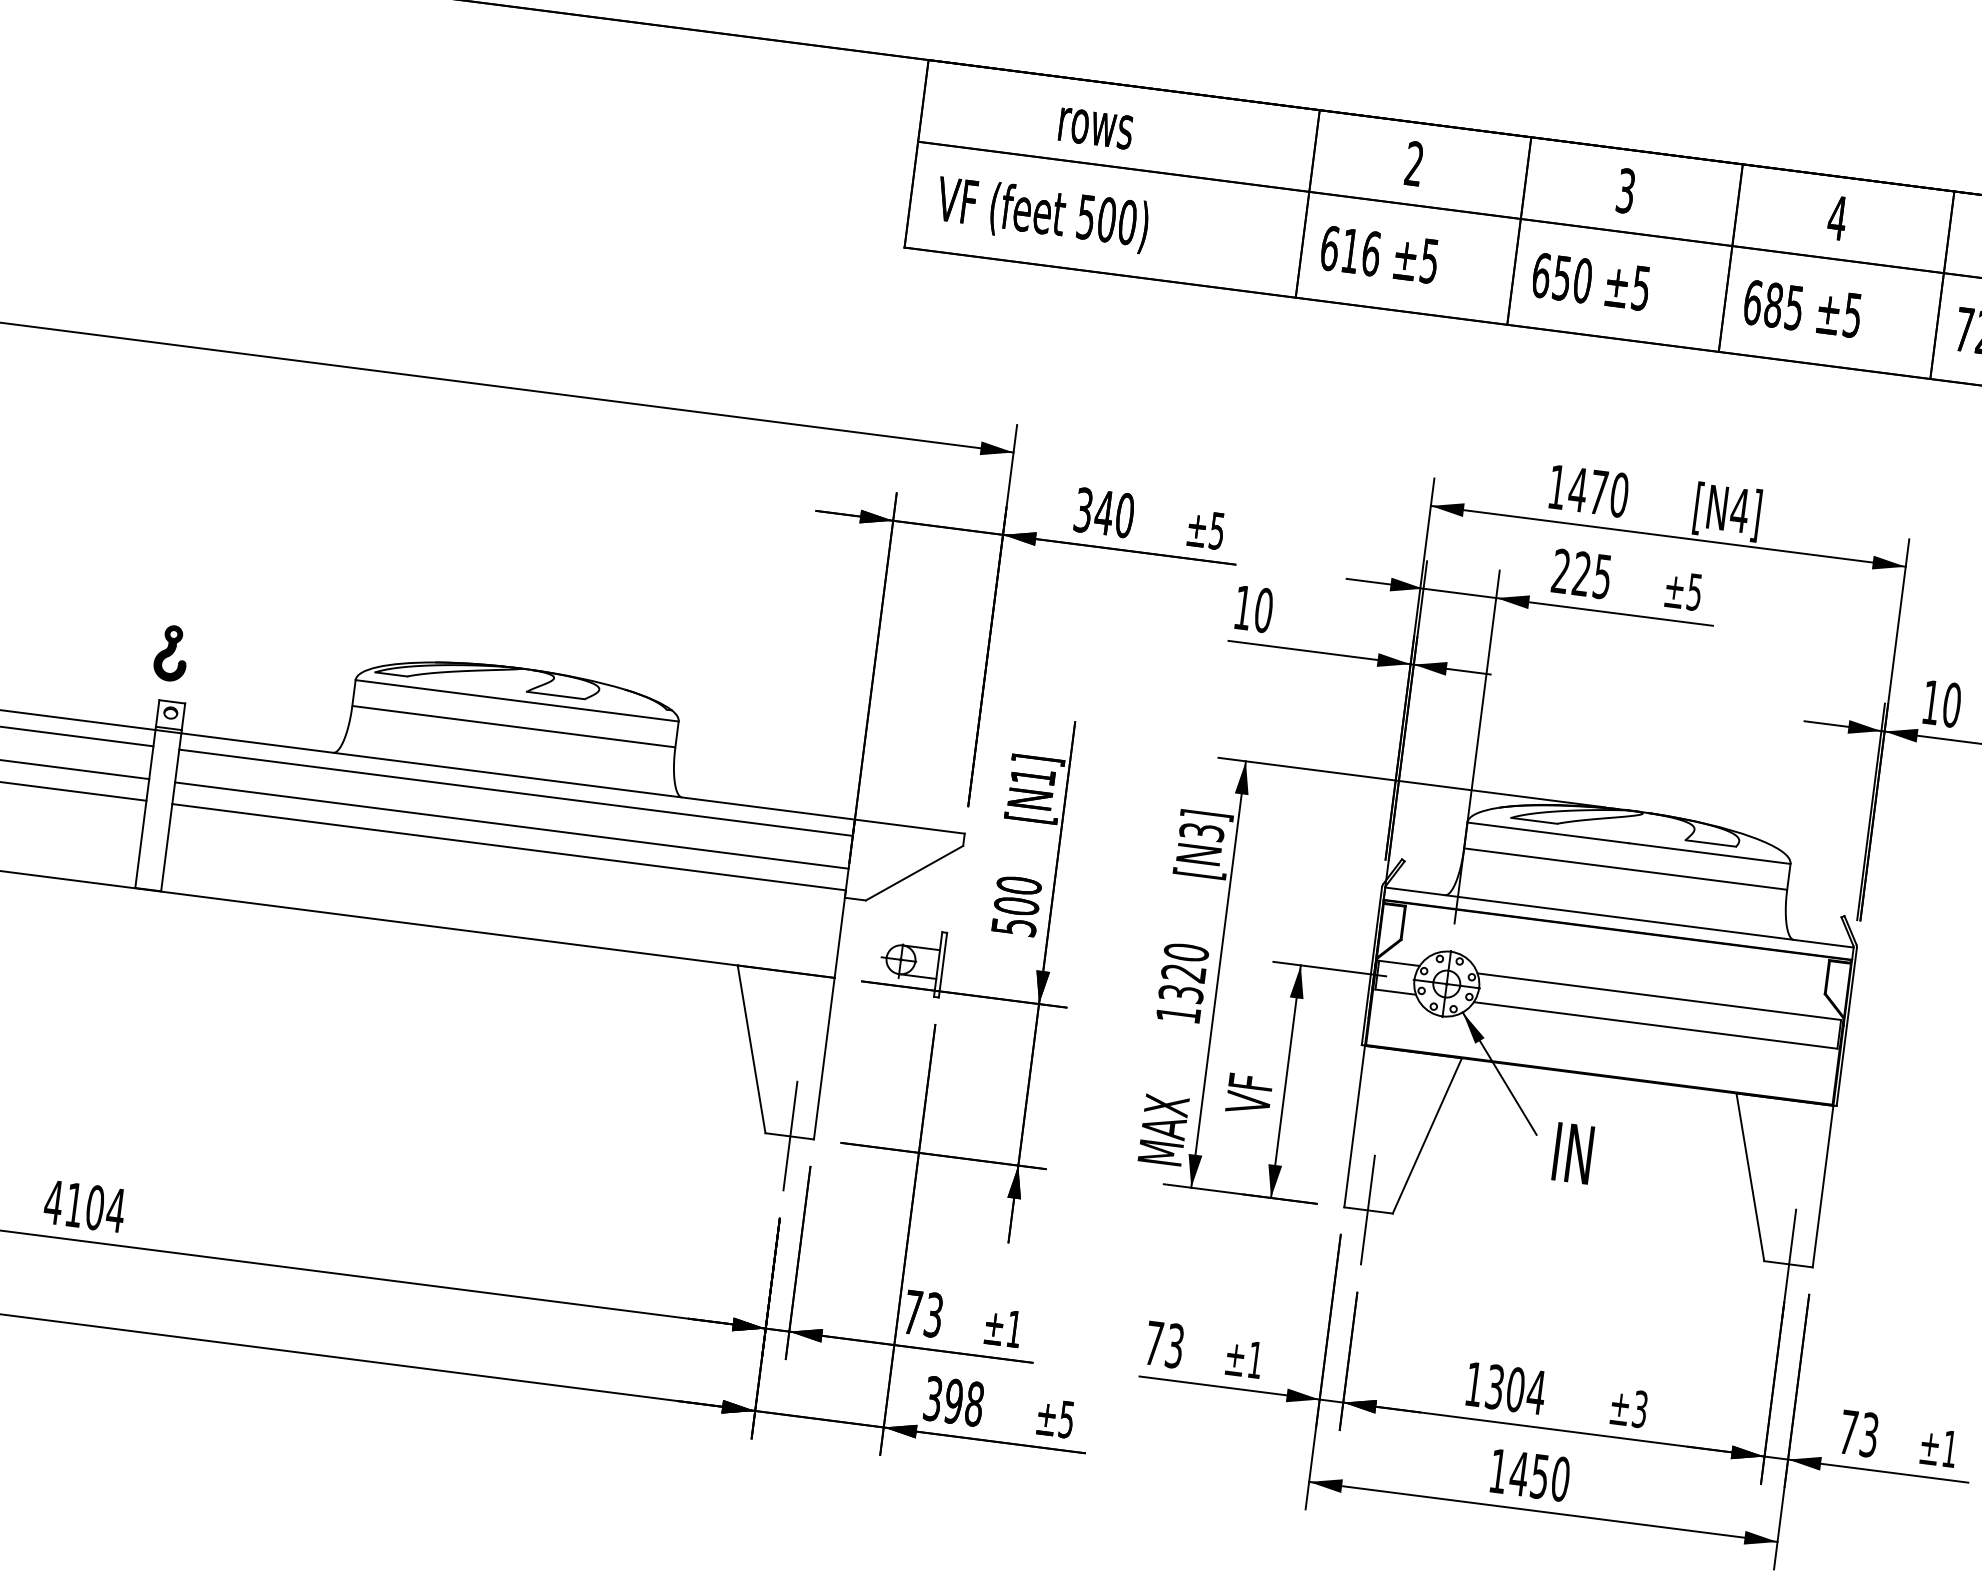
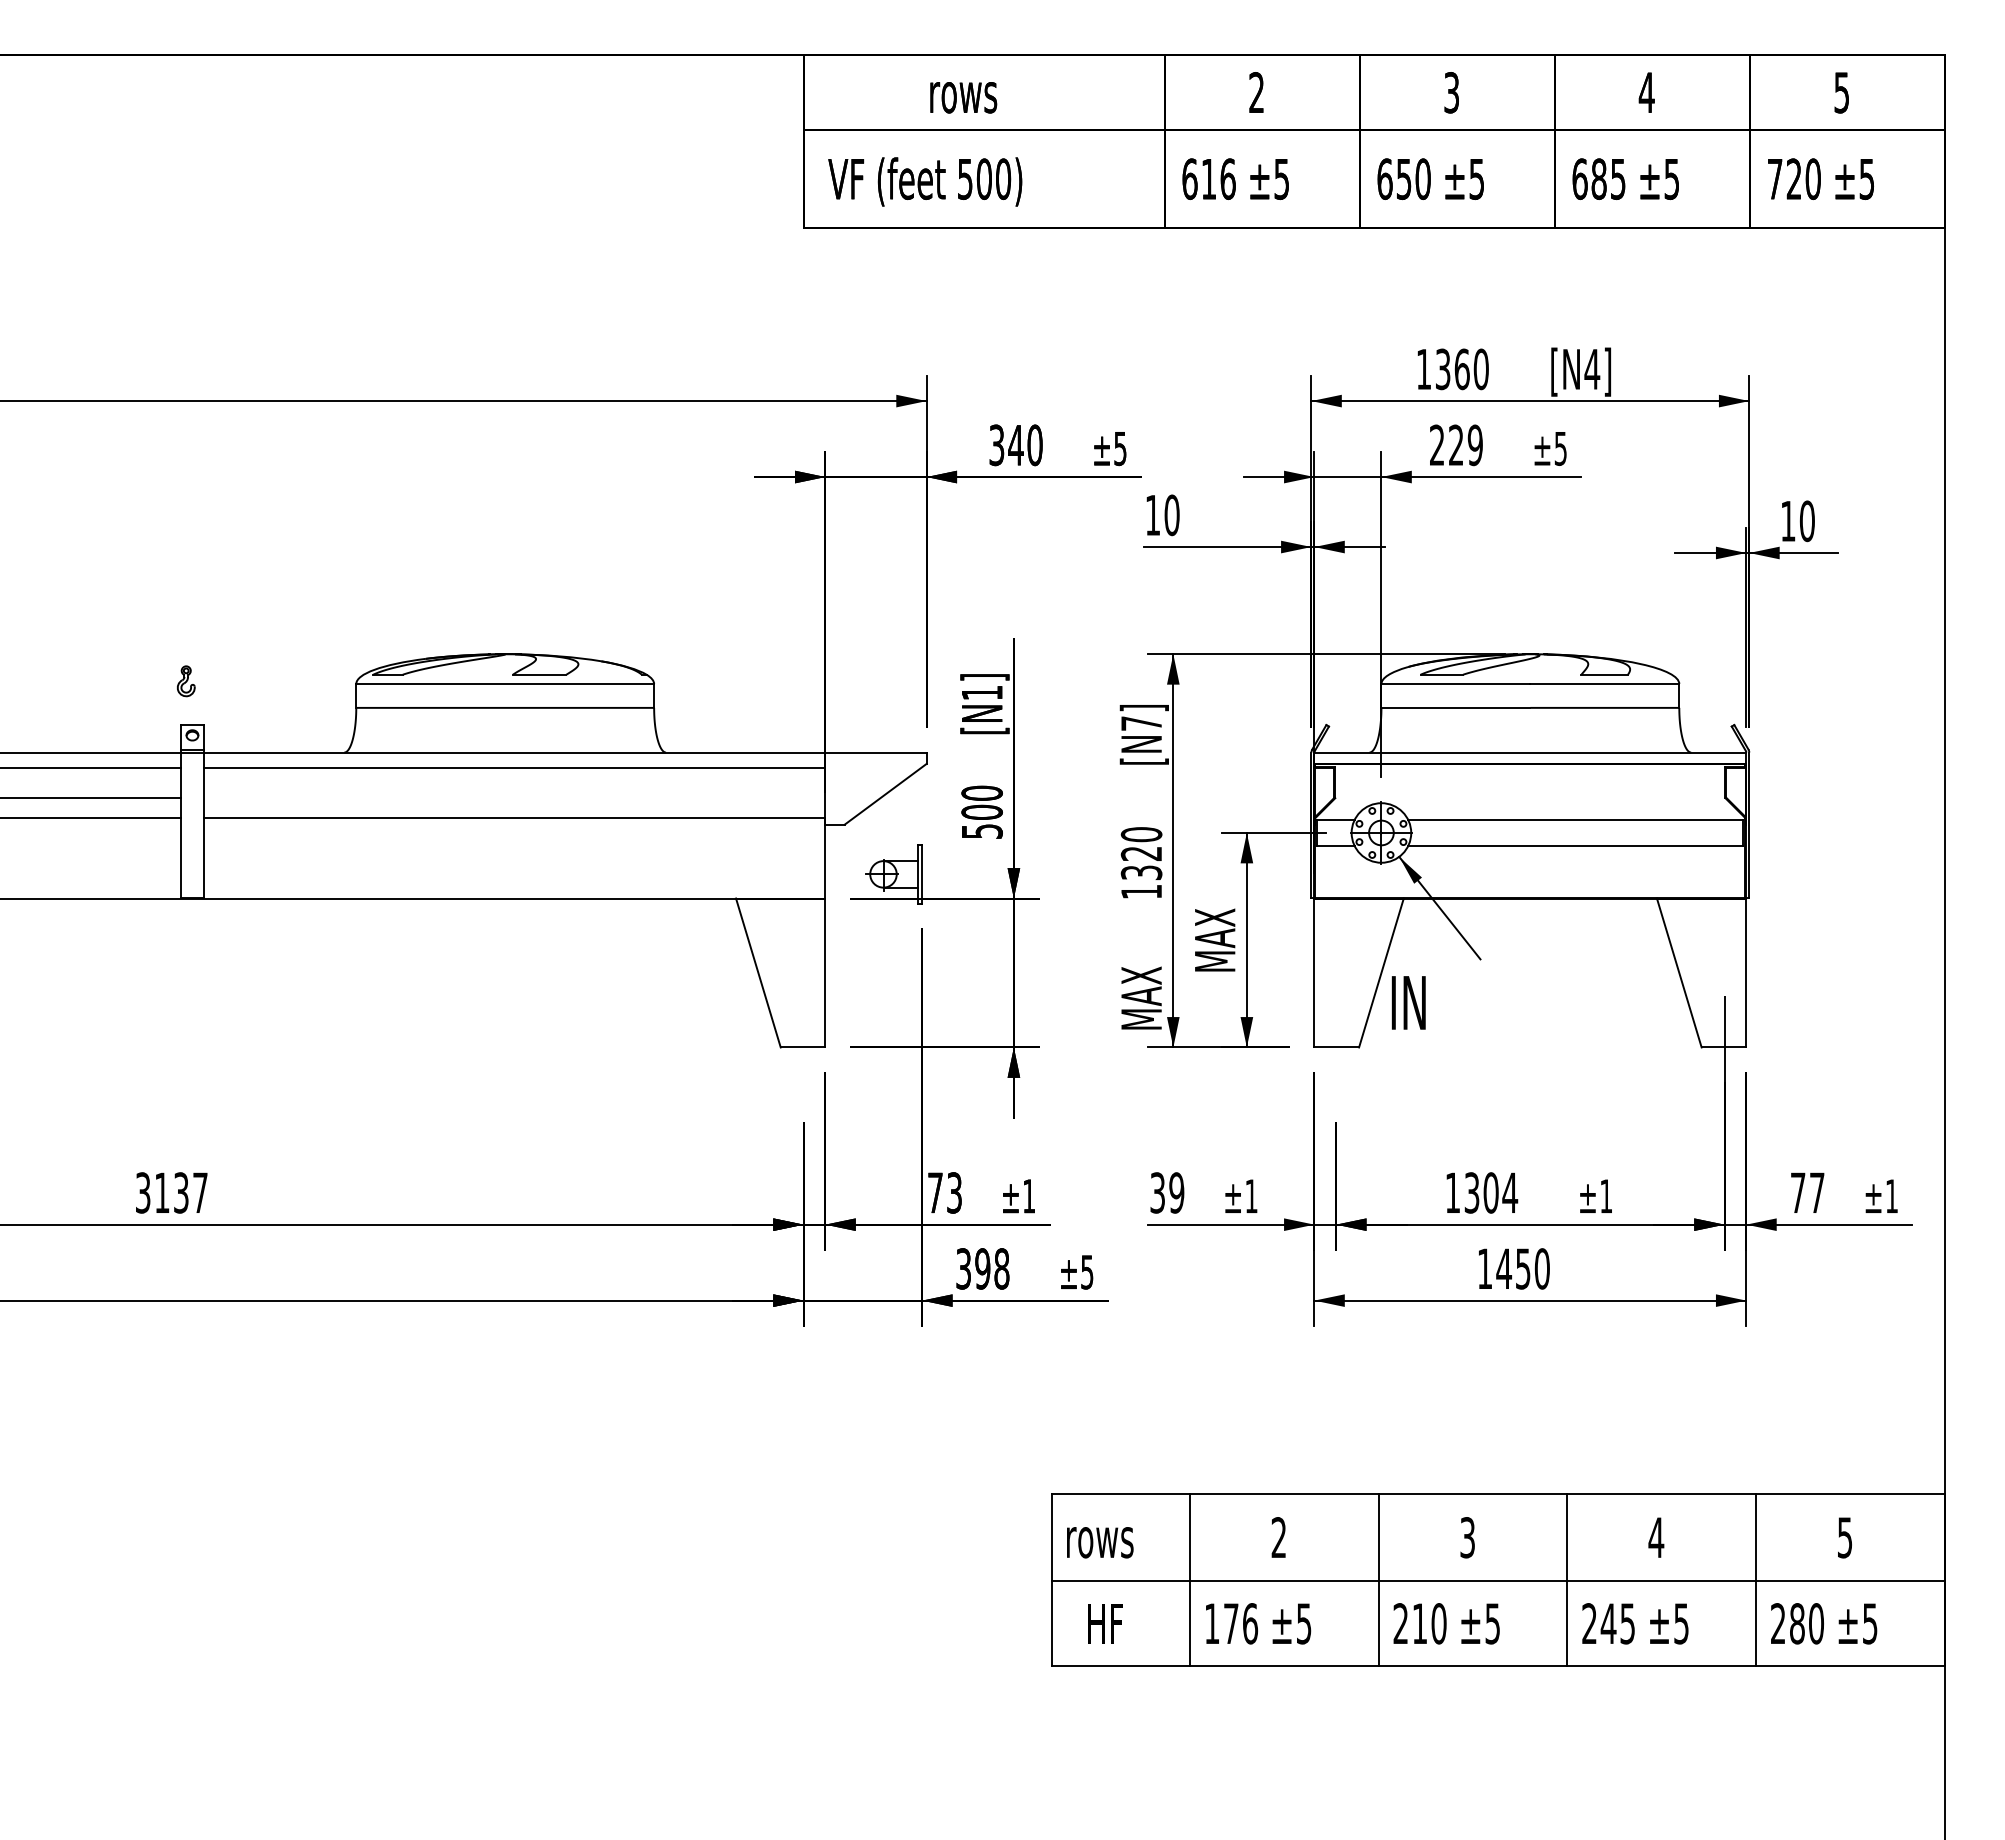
text: (1588, 491) -> (1452, 369), 1470 -> 1360
text: (1601, 575) -> (1474, 444), 225 -> 229
part: (171, 653) -> (186, 681), size x0.6
line: (511, 825) -> (514, 797), removed
text: (1201, 831) -> (1141, 723), [N3] -> [N7]
text: (1251, 1078) -> (1215, 941), VF -> MAX
line: (790, 1136) -> (803, 1047), removed
text: (1572, 1152) -> (1408, 1002), moved
text: (84, 1205) -> (171, 1192), 4104 -> 3137
line: (1368, 1210) -> (1336, 1047), removed
text: (1164, 1344) -> (1167, 1192), 73 -> 39
text: (1640, 1409) -> (1606, 1196), ±3 -> ±1
text: (1869, 1434) -> (1817, 1192), 73 -> 77

